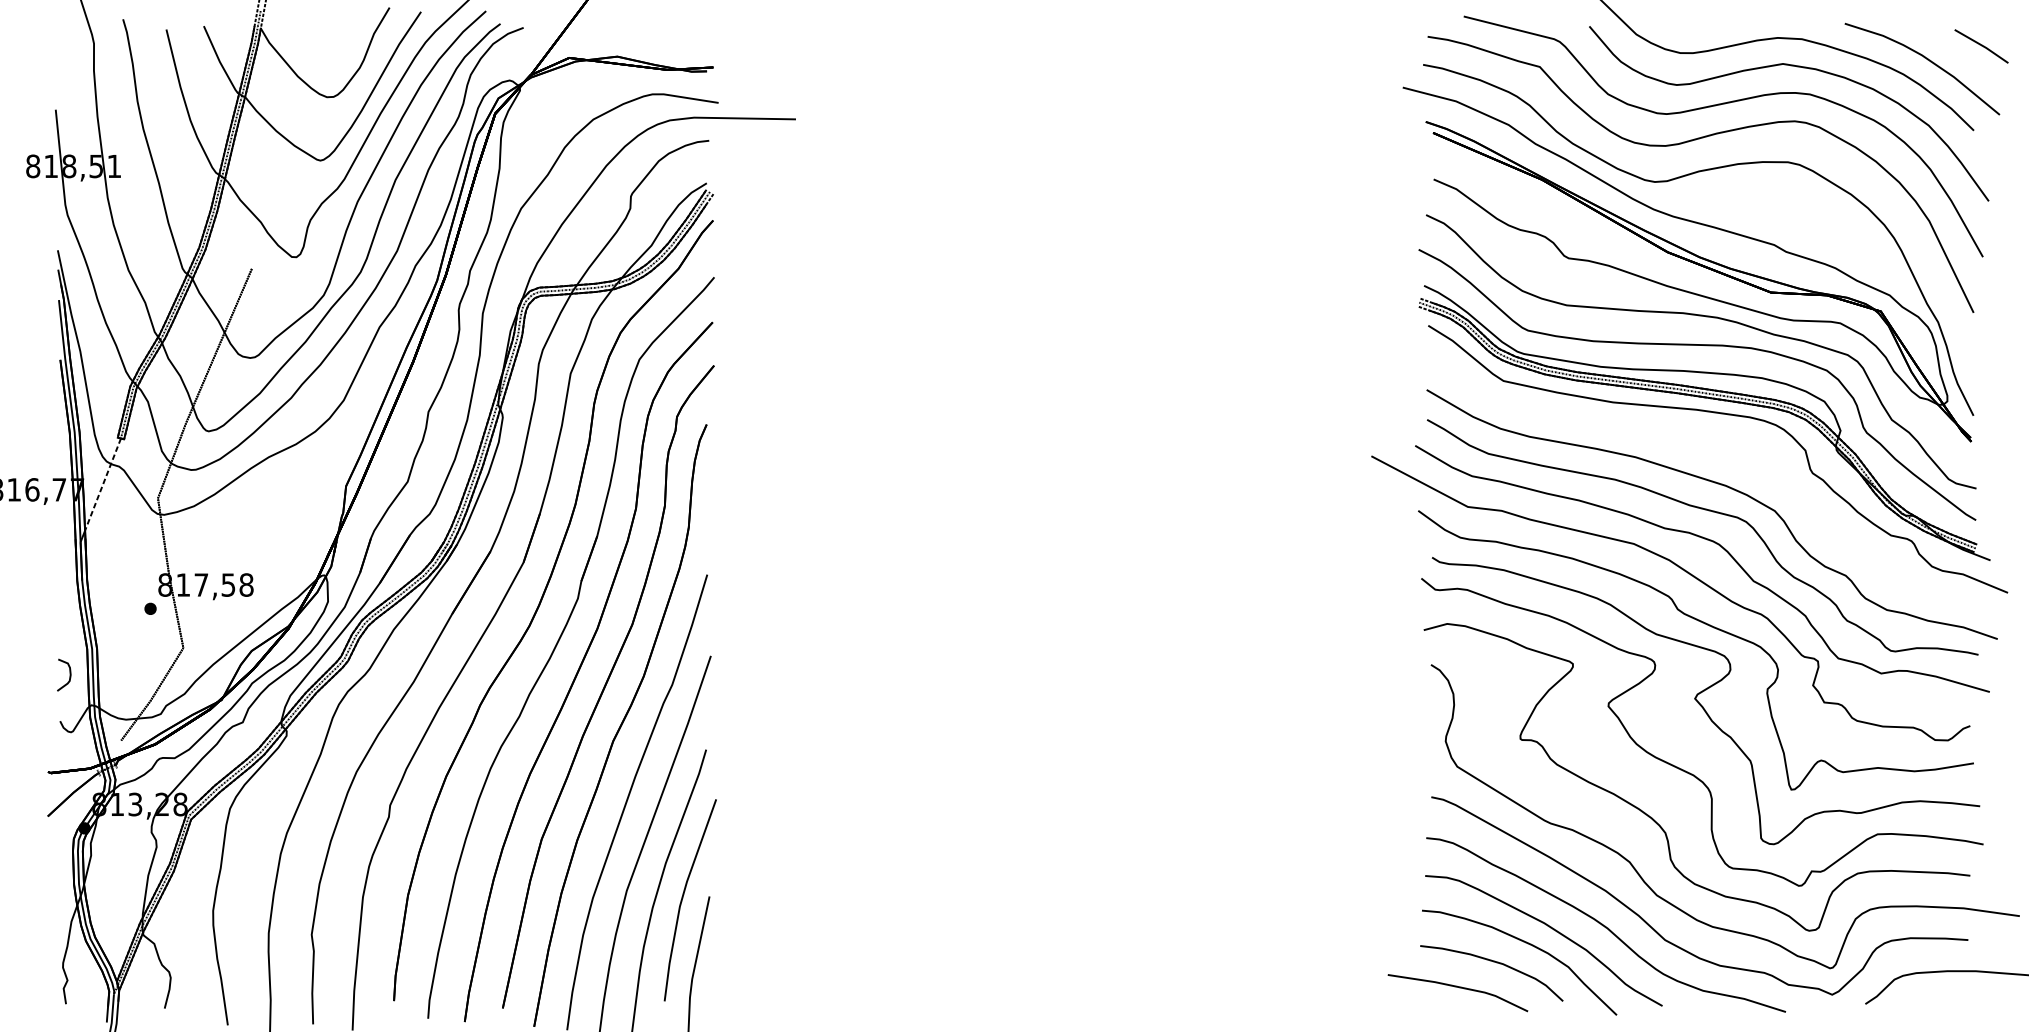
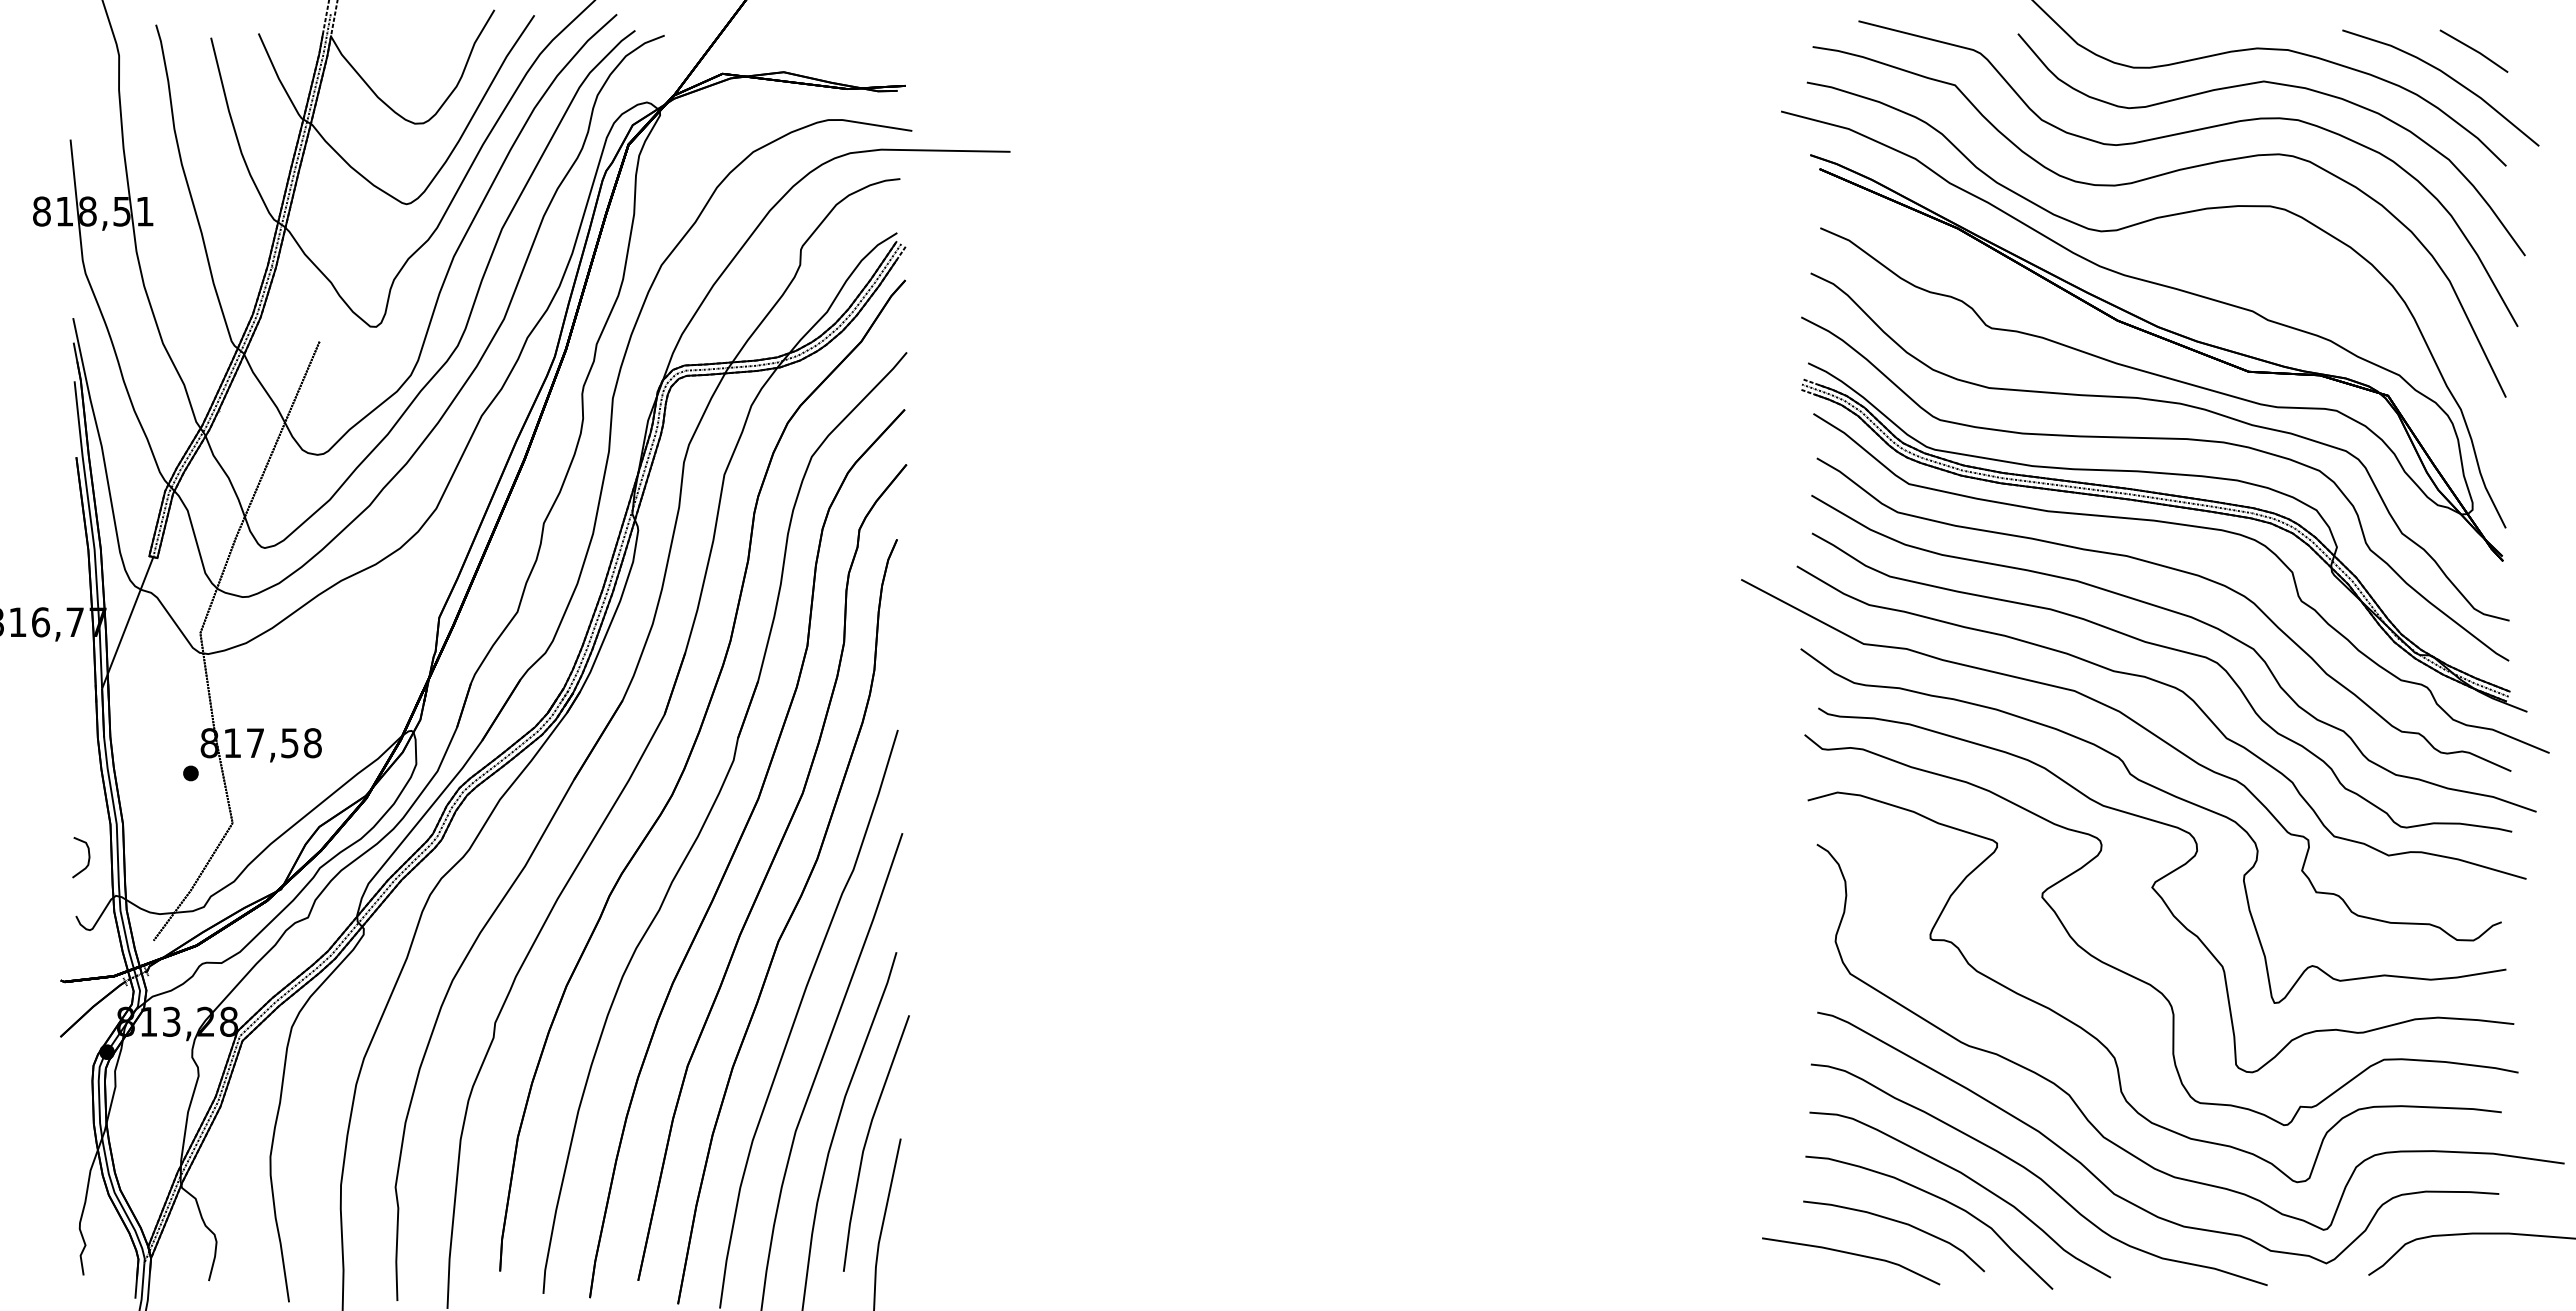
line: (1981, 45) -> (2473, 50), moved
curve: (1715, 449) -> (2178, 571), added
line: (102, 484) -> (130, 615), dashed -> solid

